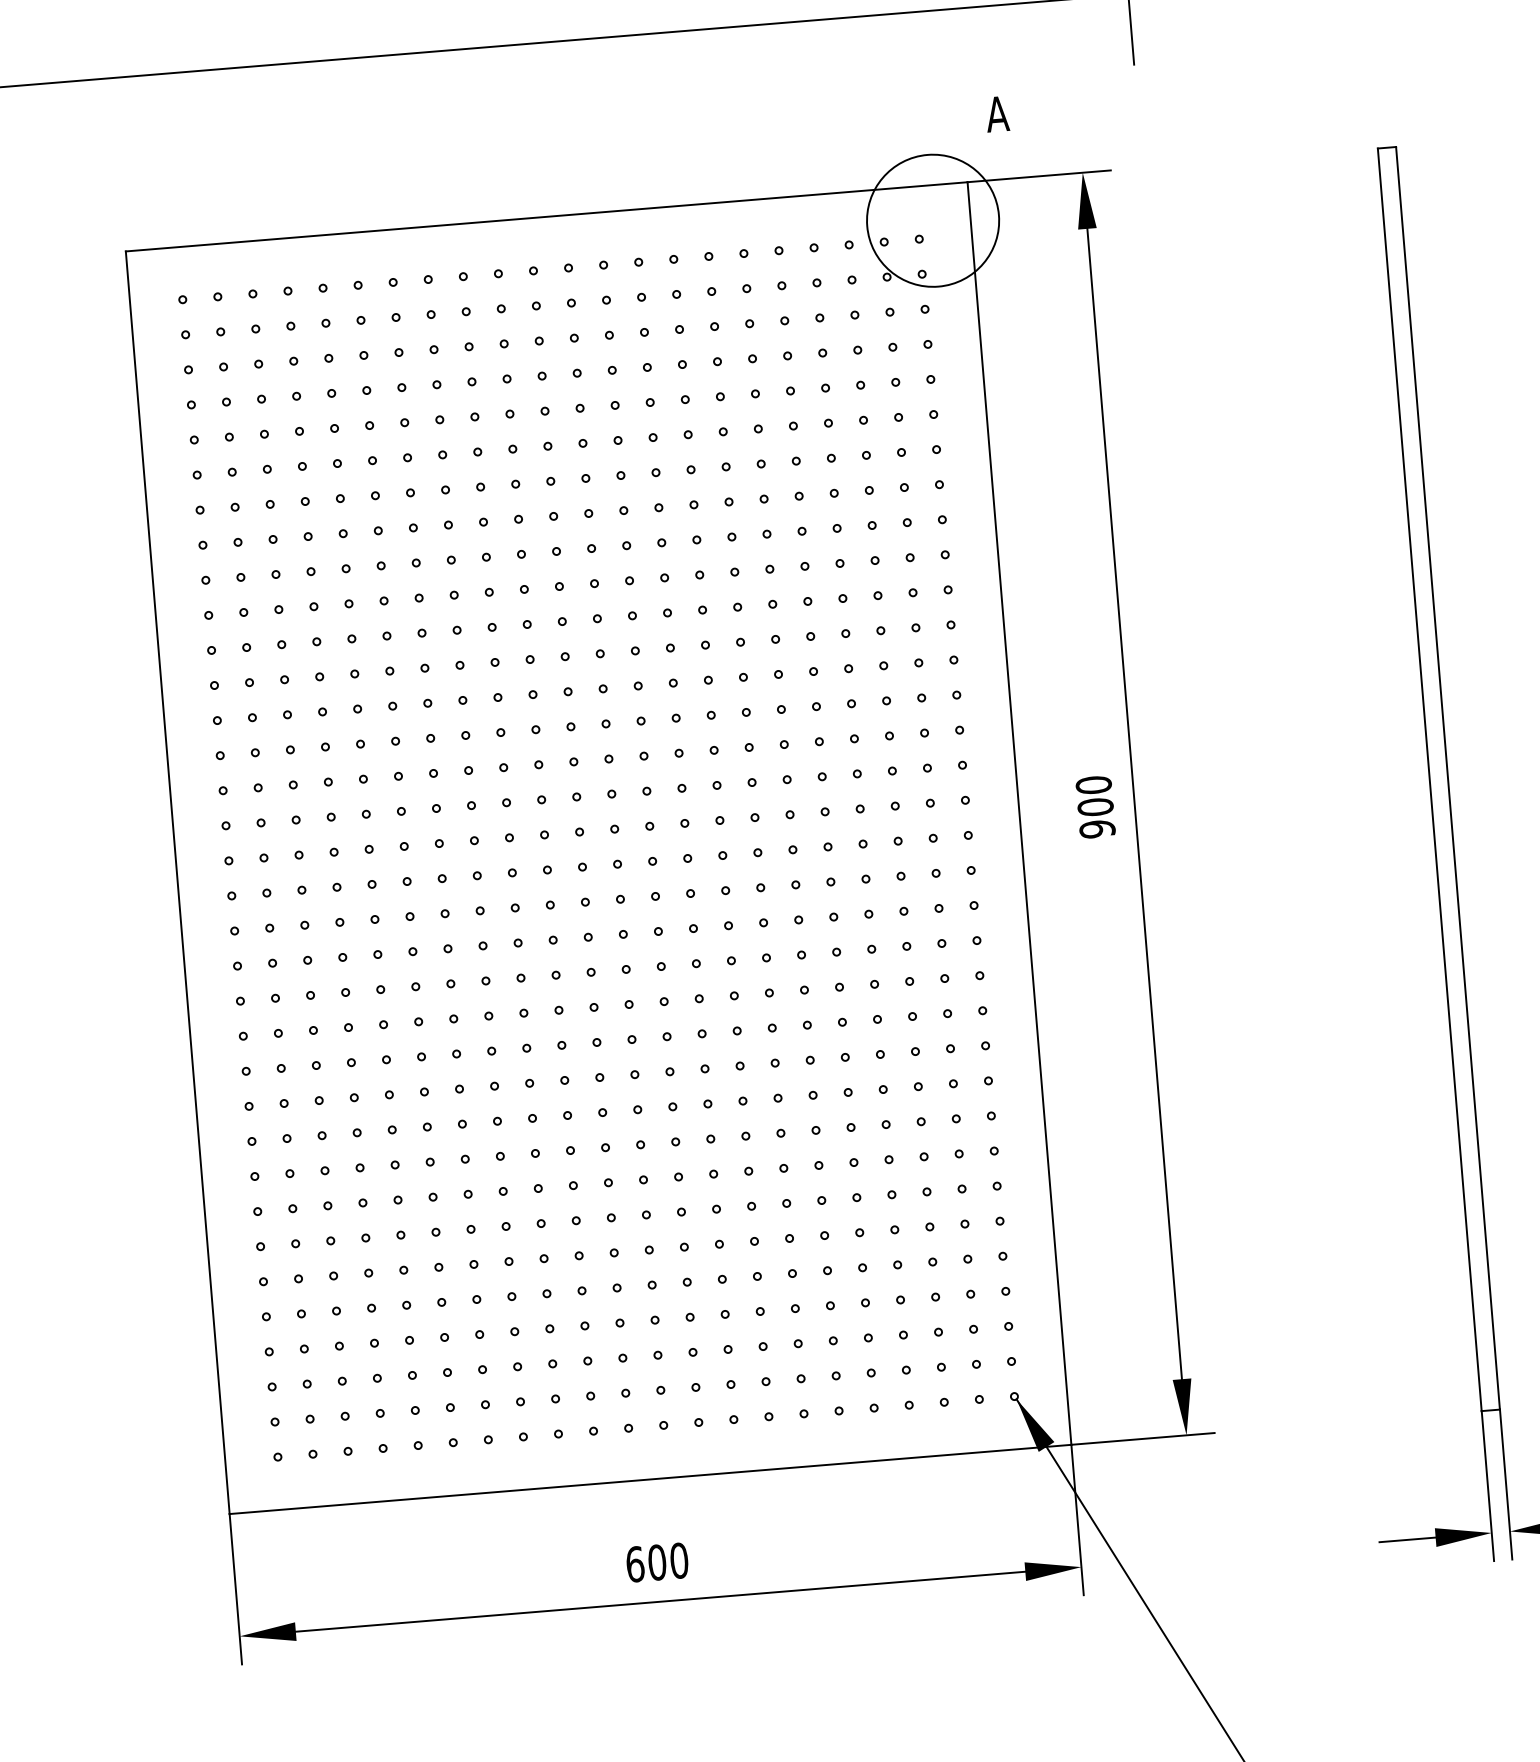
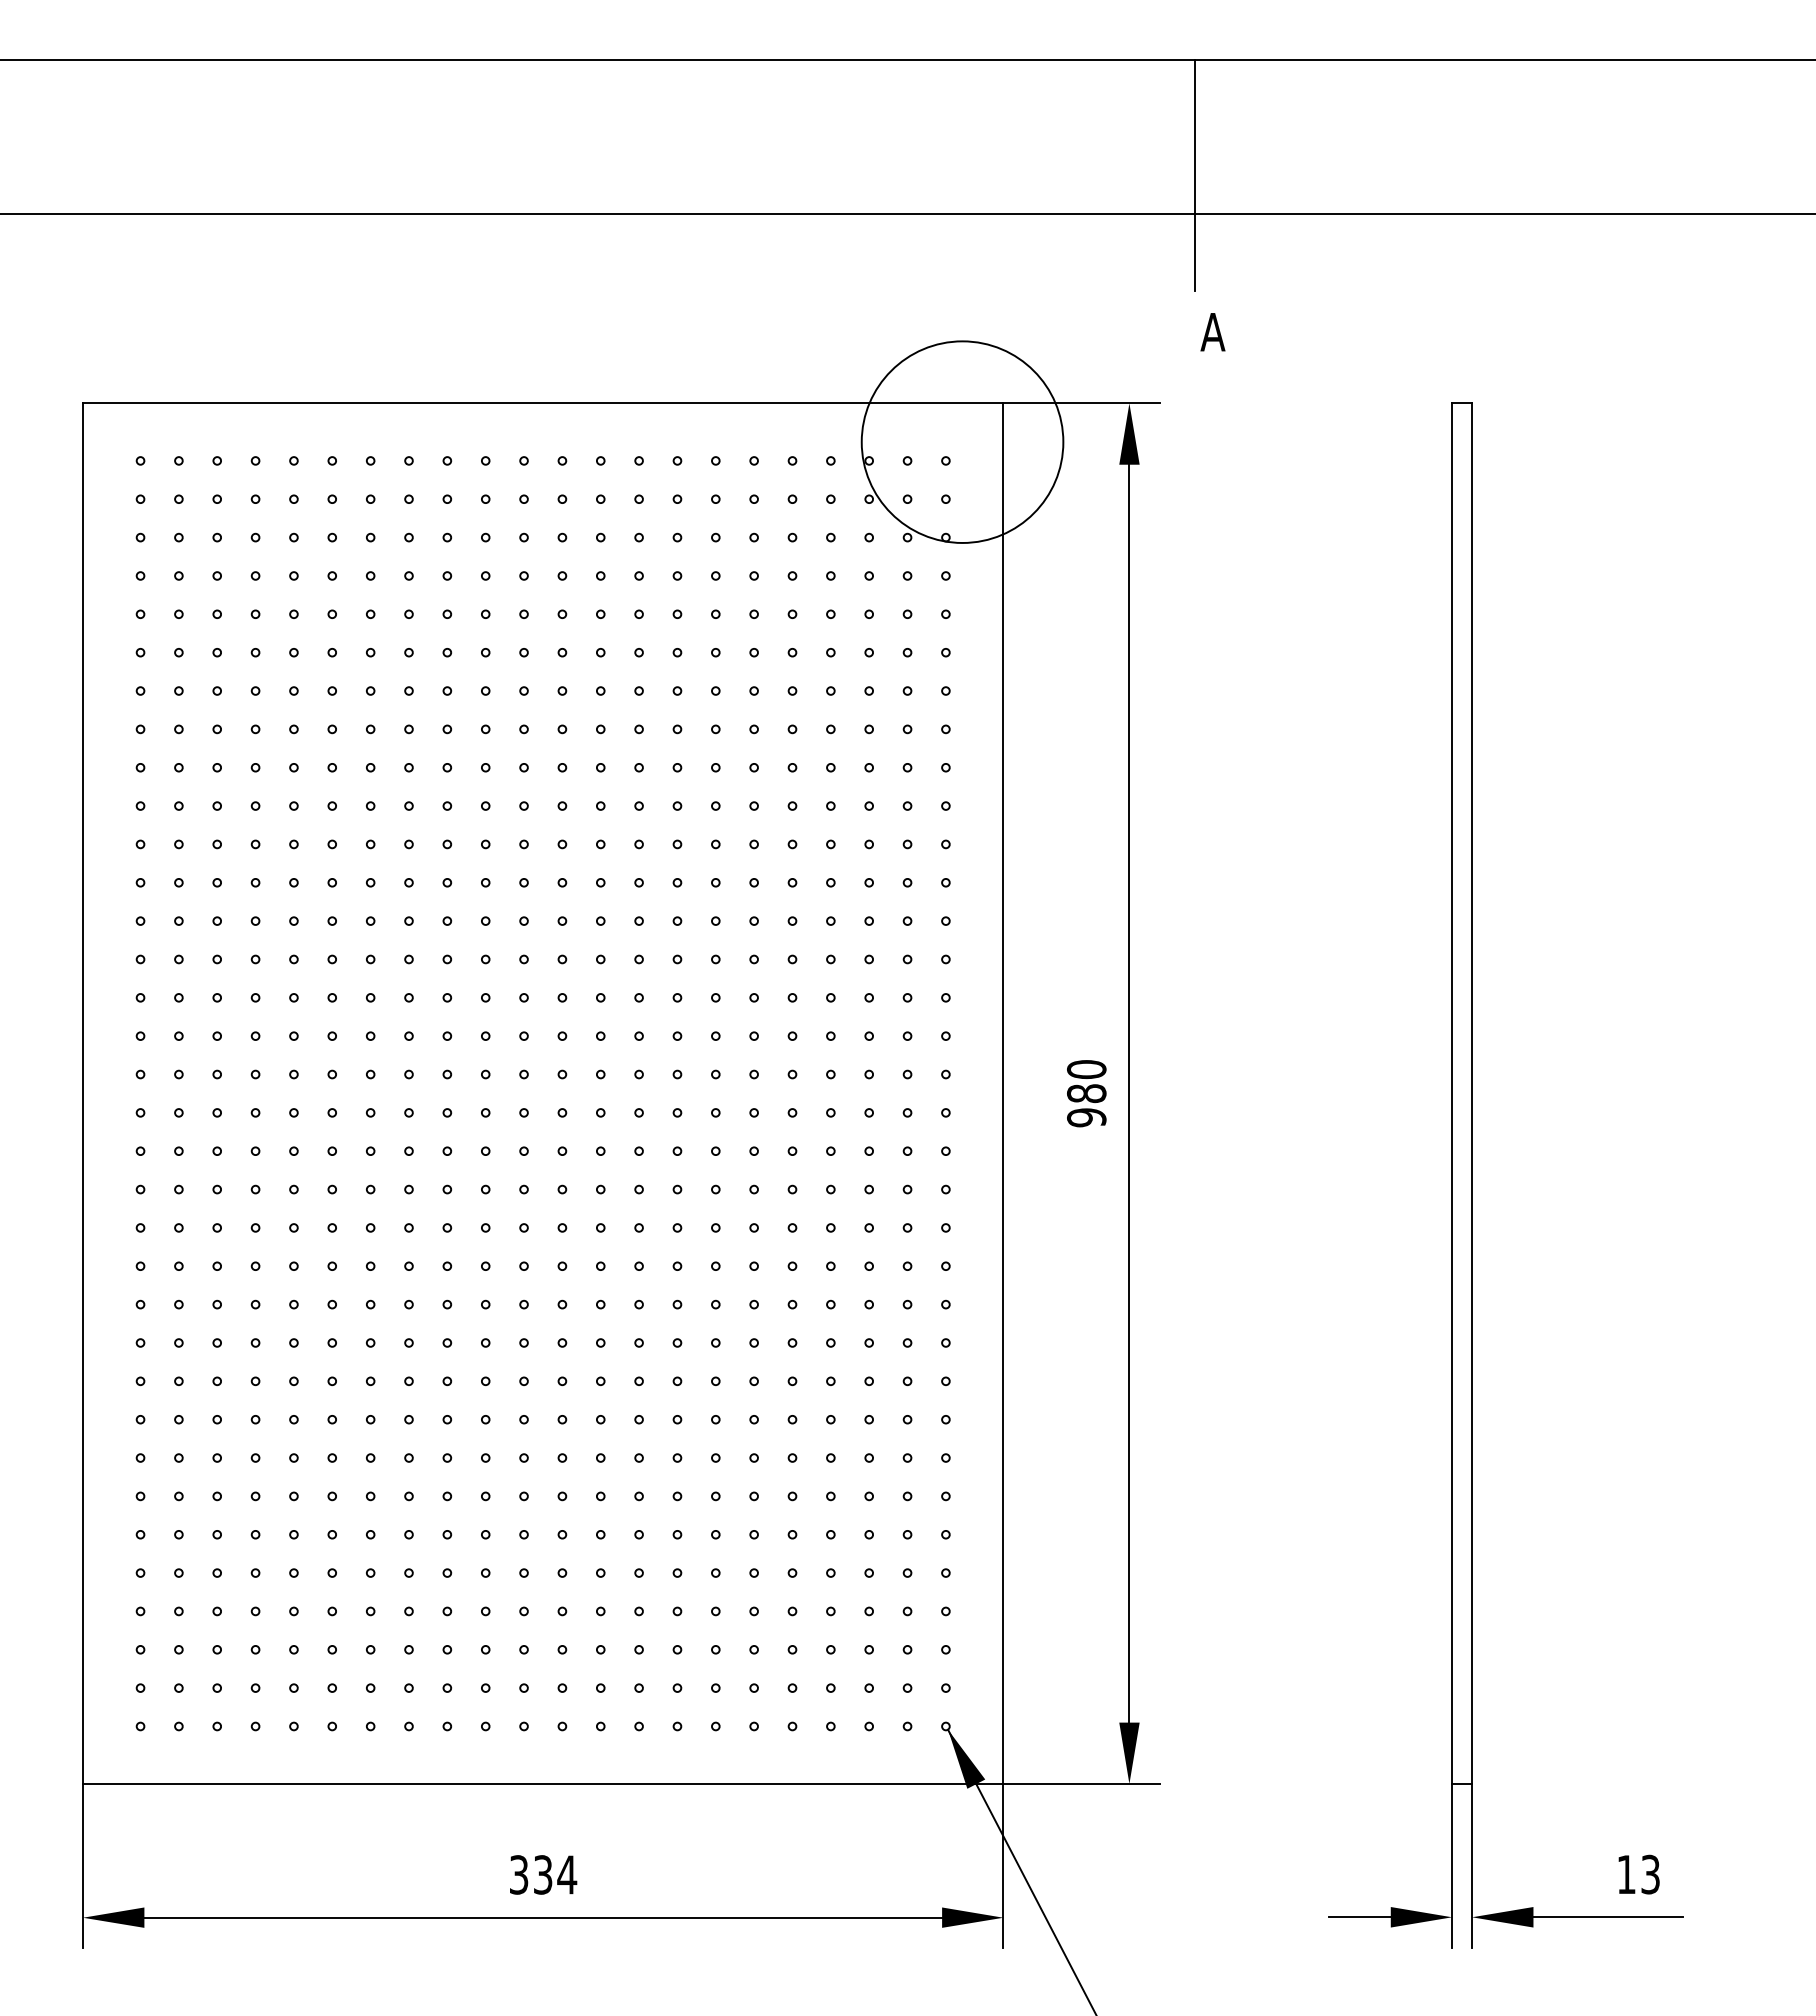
text: (997, 114) -> (1212, 332), moved
circle: (933, 221) -> (962, 442), size x1.4
text: (1095, 807) -> (1086, 1093), 900 -> 980
text: (657, 1562) -> (543, 1874), 600 -> 334

